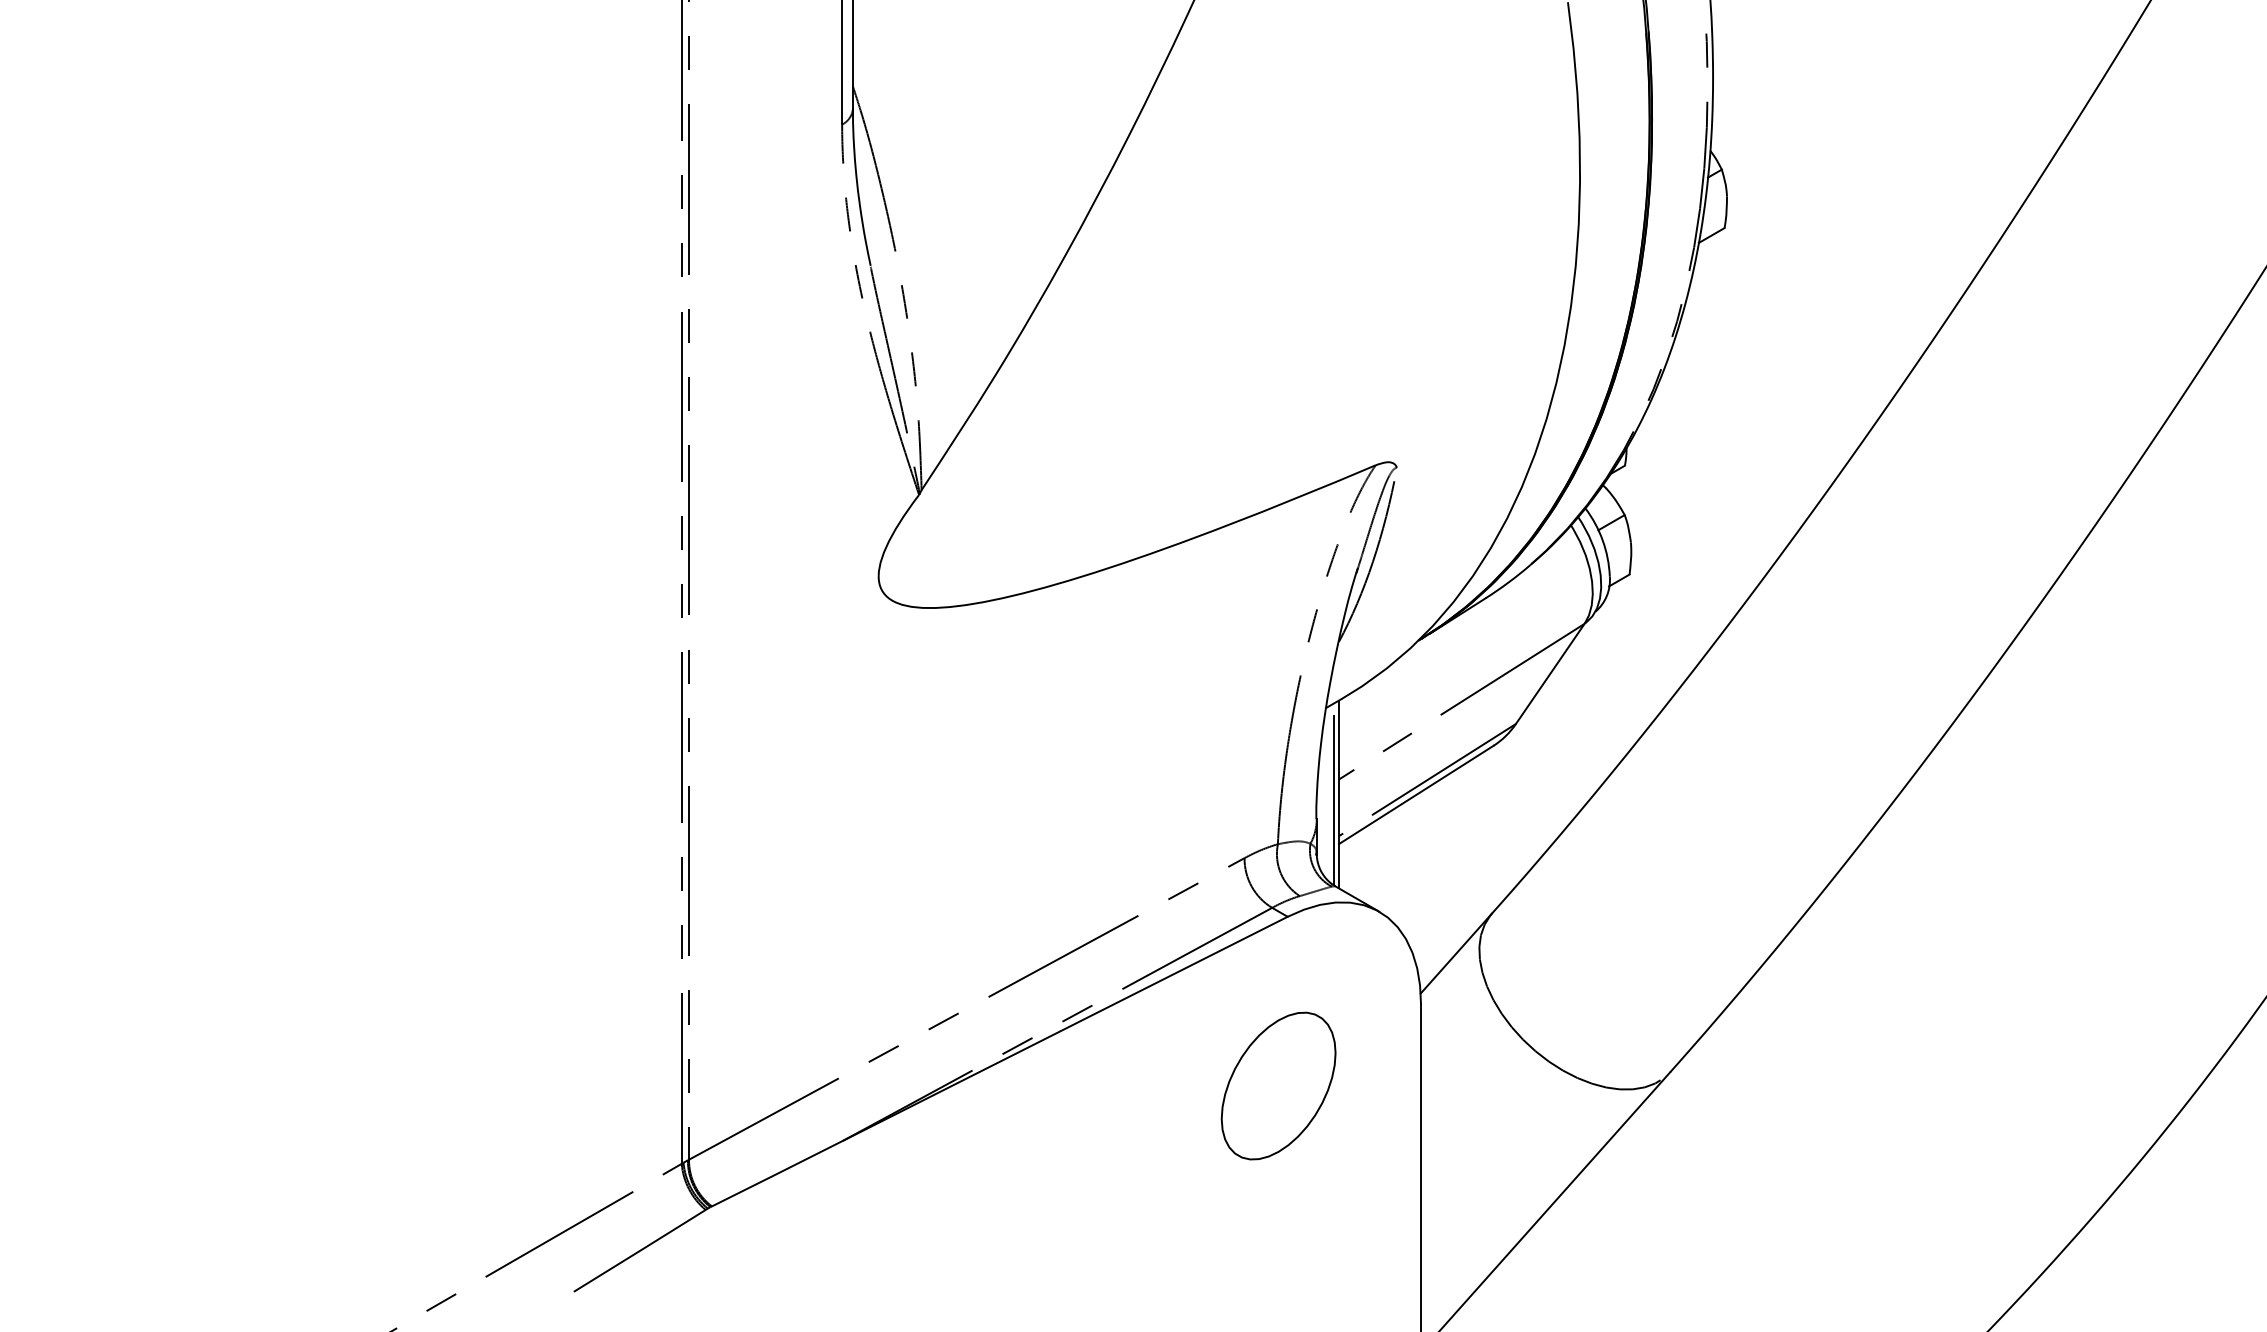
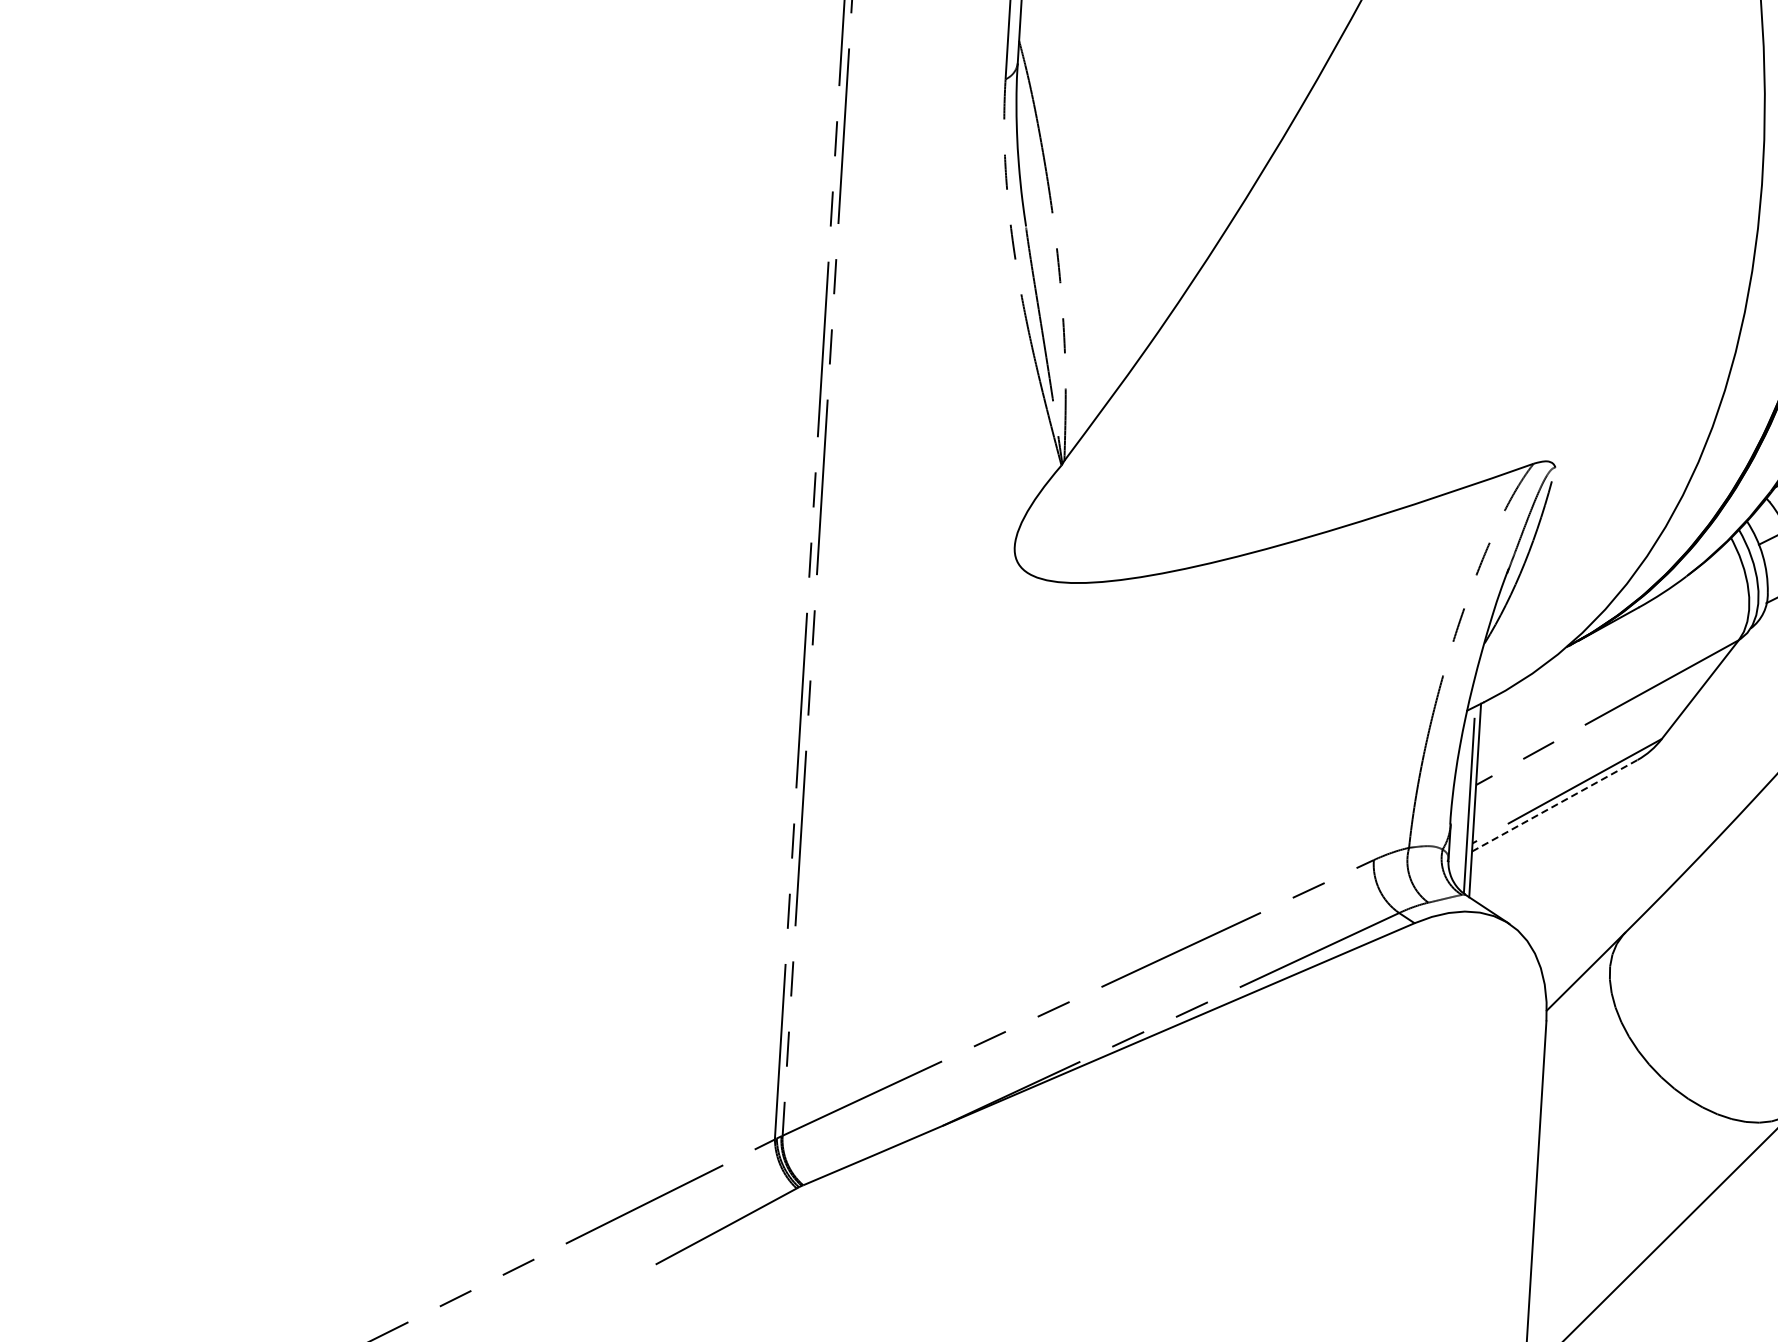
line: (1416, 794) -> (1554, 805), solid -> dashed
part: (1278, 1085) -> (1394, 1096), removed

